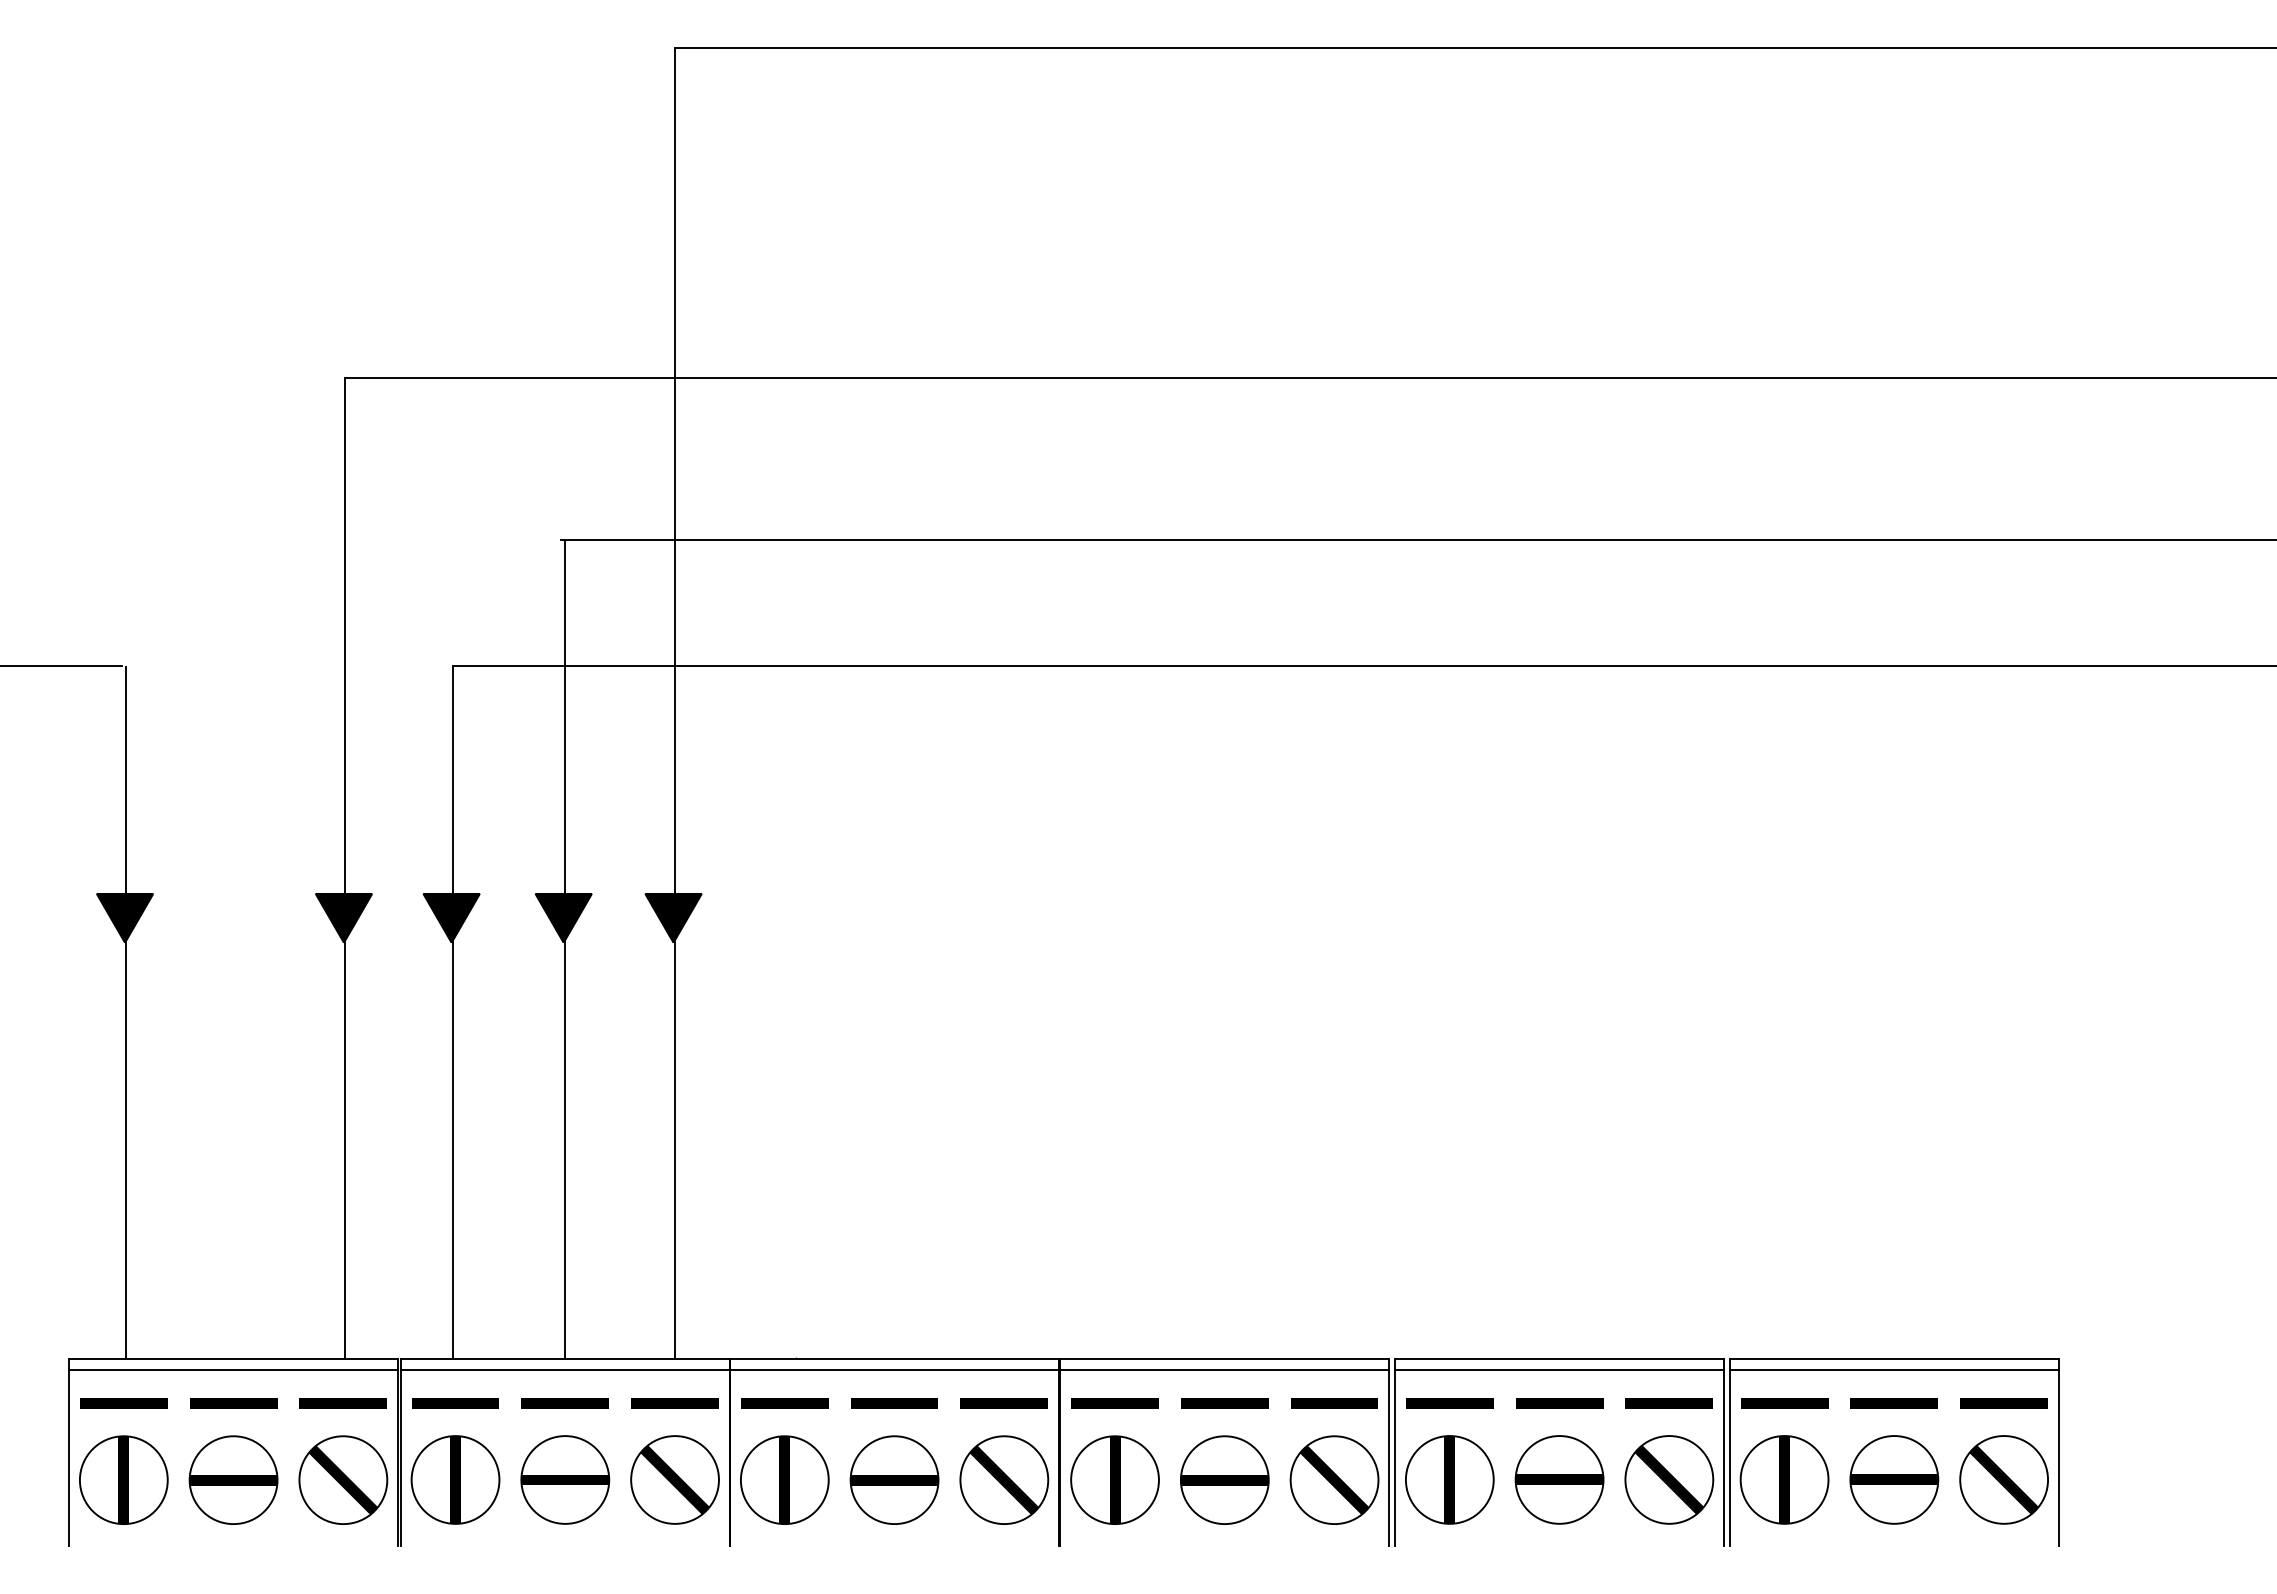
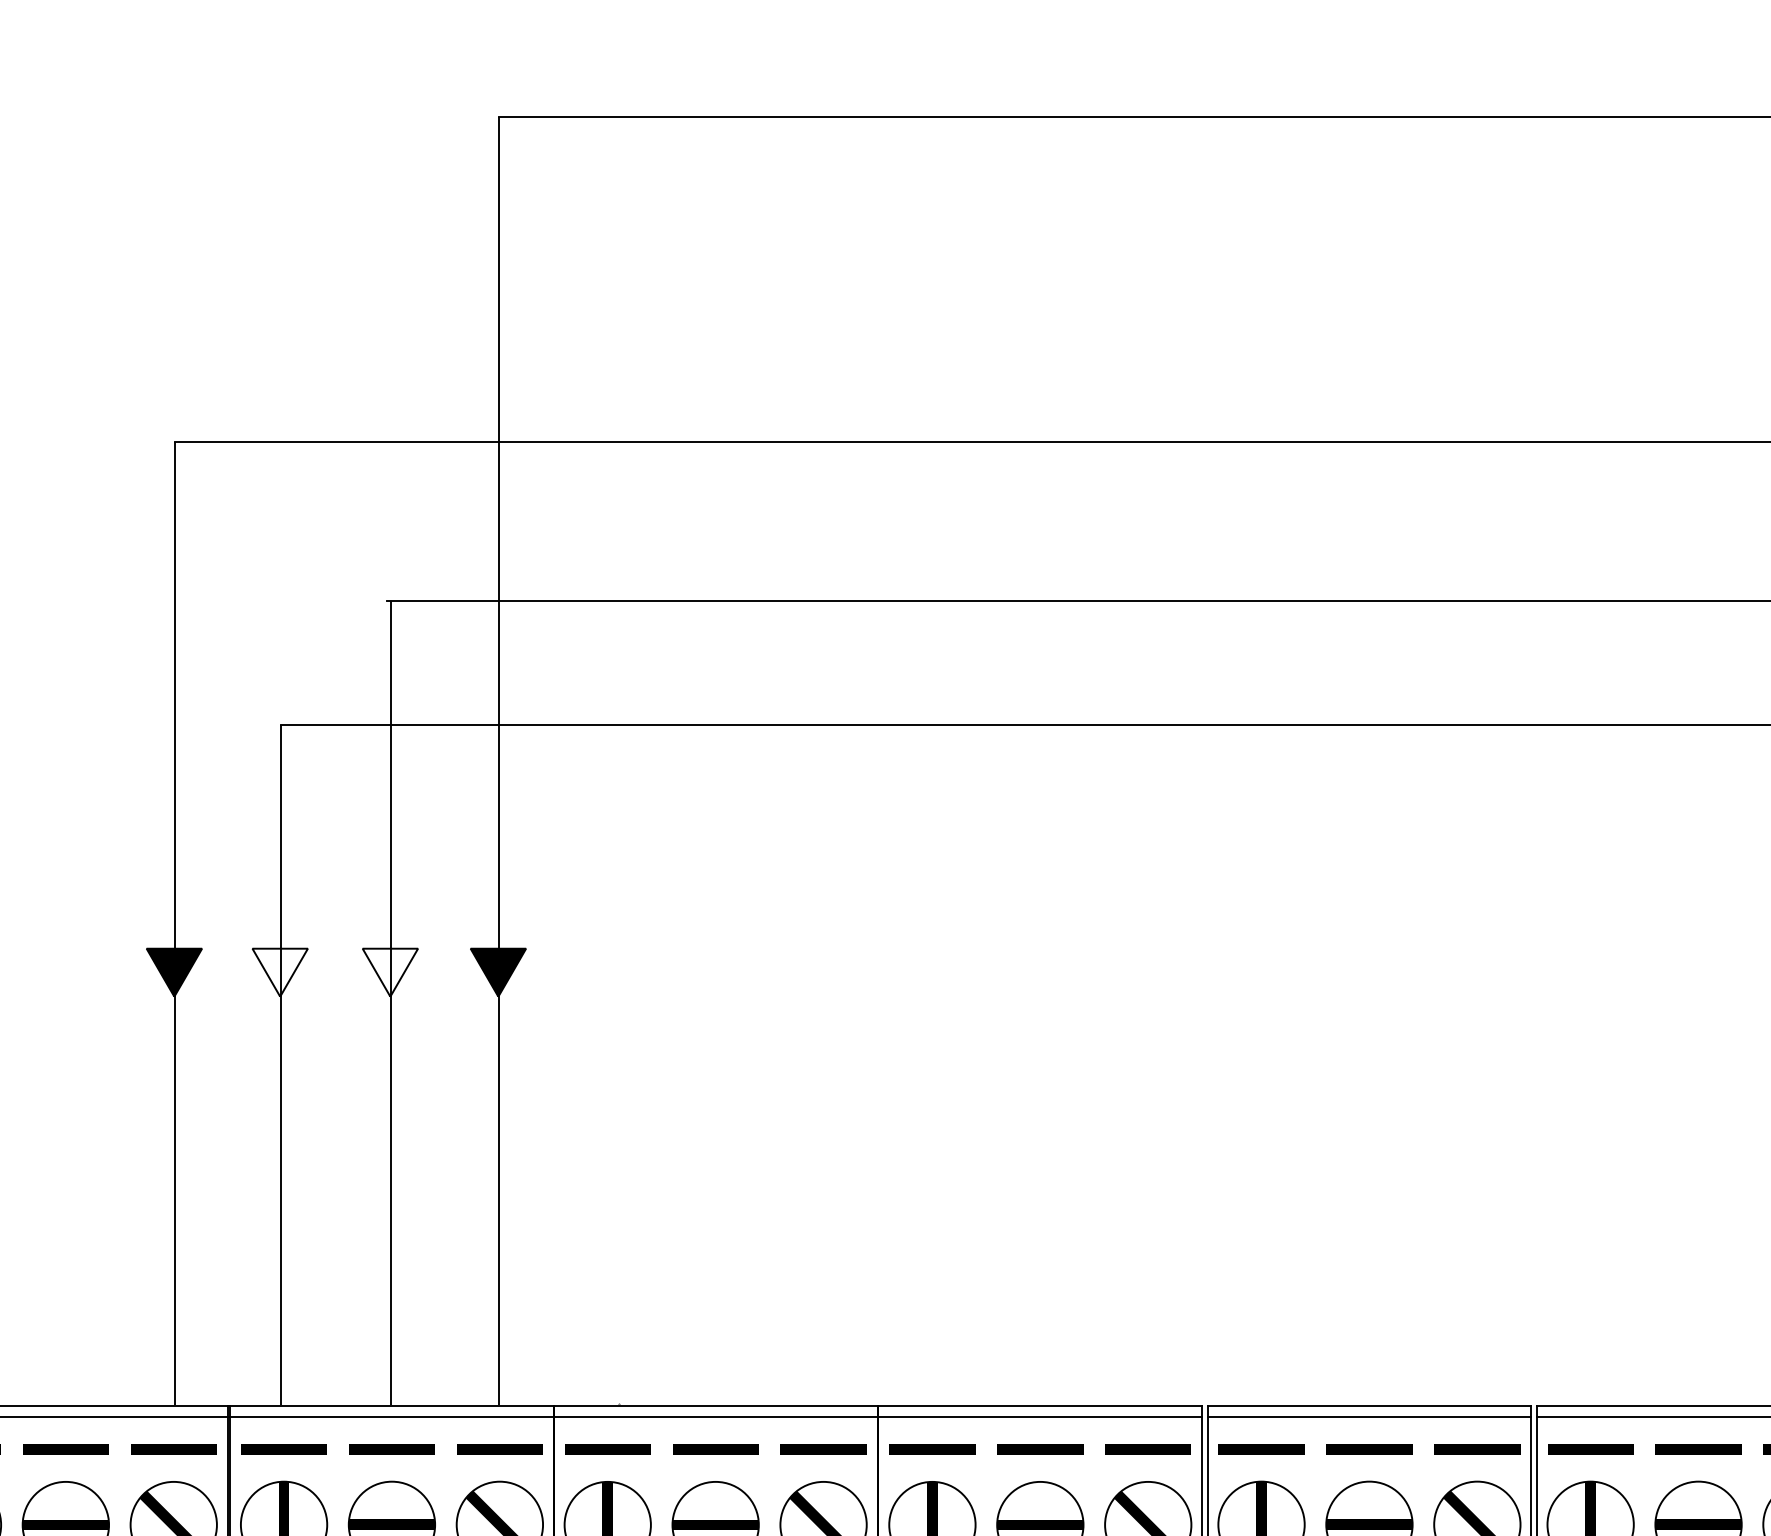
fill: (451, 917) -> (280, 971), removed
fill: (563, 917) -> (390, 971), removed

